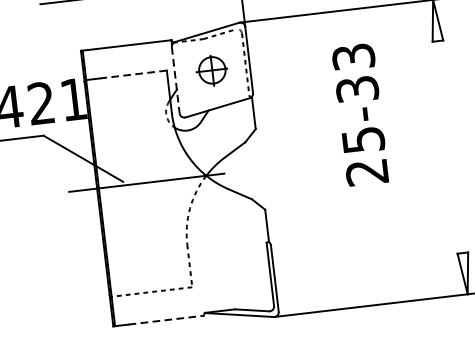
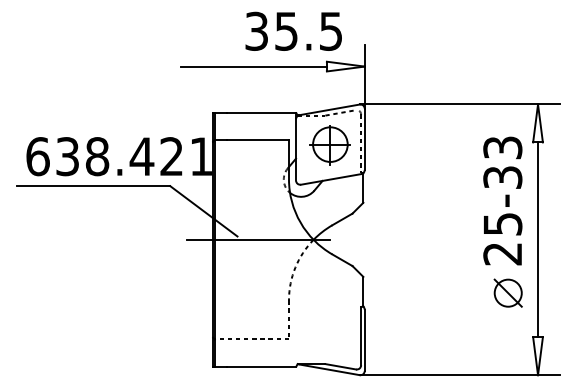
part: (211, 71) -> (329, 145), size x1.43
line: (133, 74) -> (258, 140), dashed -> solid
line: (176, 79) -> (296, 149), dashed -> solid
text: (359, 114) -> (502, 200), moved
line: (450, 146) -> (538, 239), added
part: (423, 208) -> (507, 292), added
line: (165, 320) -> (261, 366), dashed -> solid

